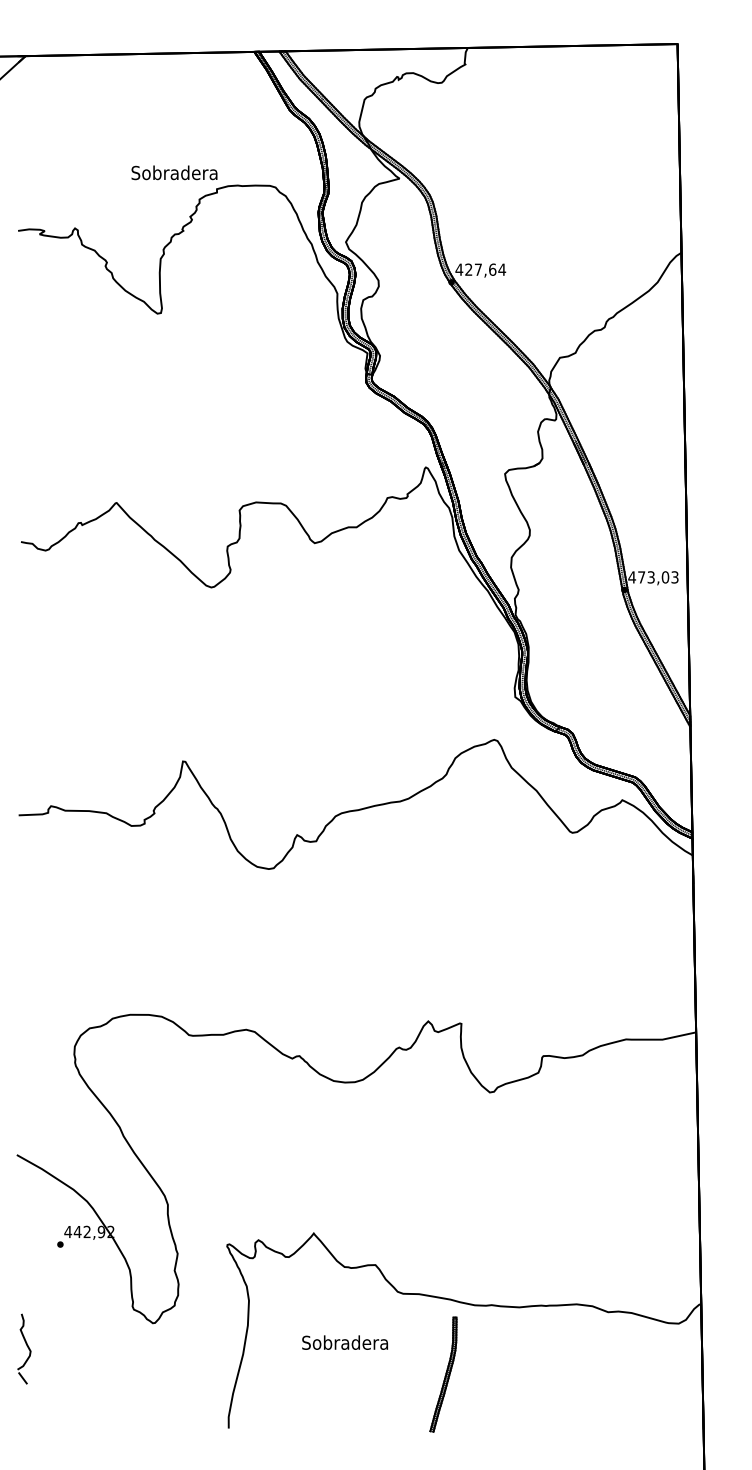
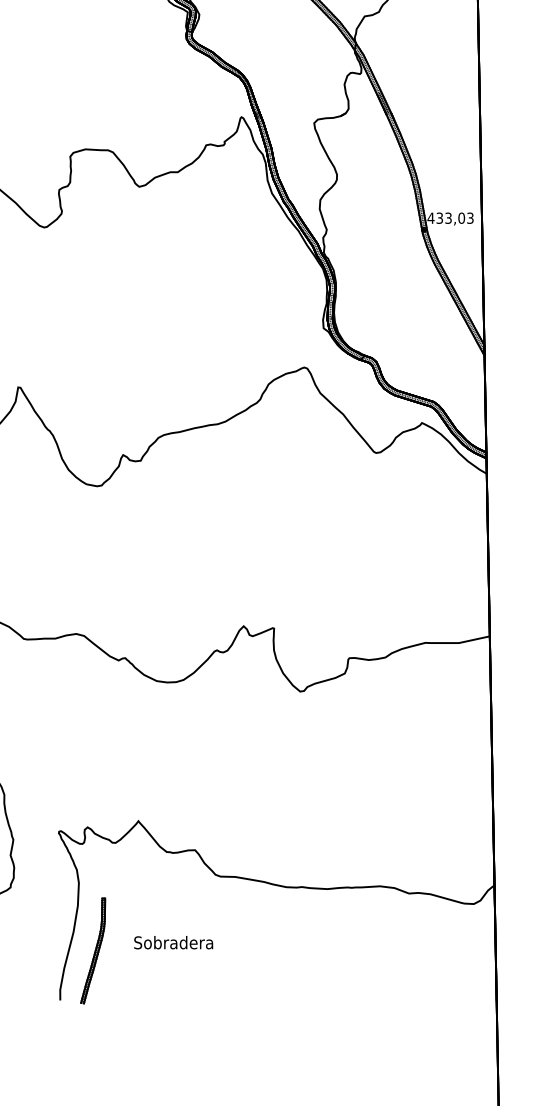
text: (641, 577) -> (439, 218), 473,03 -> 433,03
text: (344, 1342) -> (173, 942), moved
part: (443, 1374) -> (93, 950), moved

